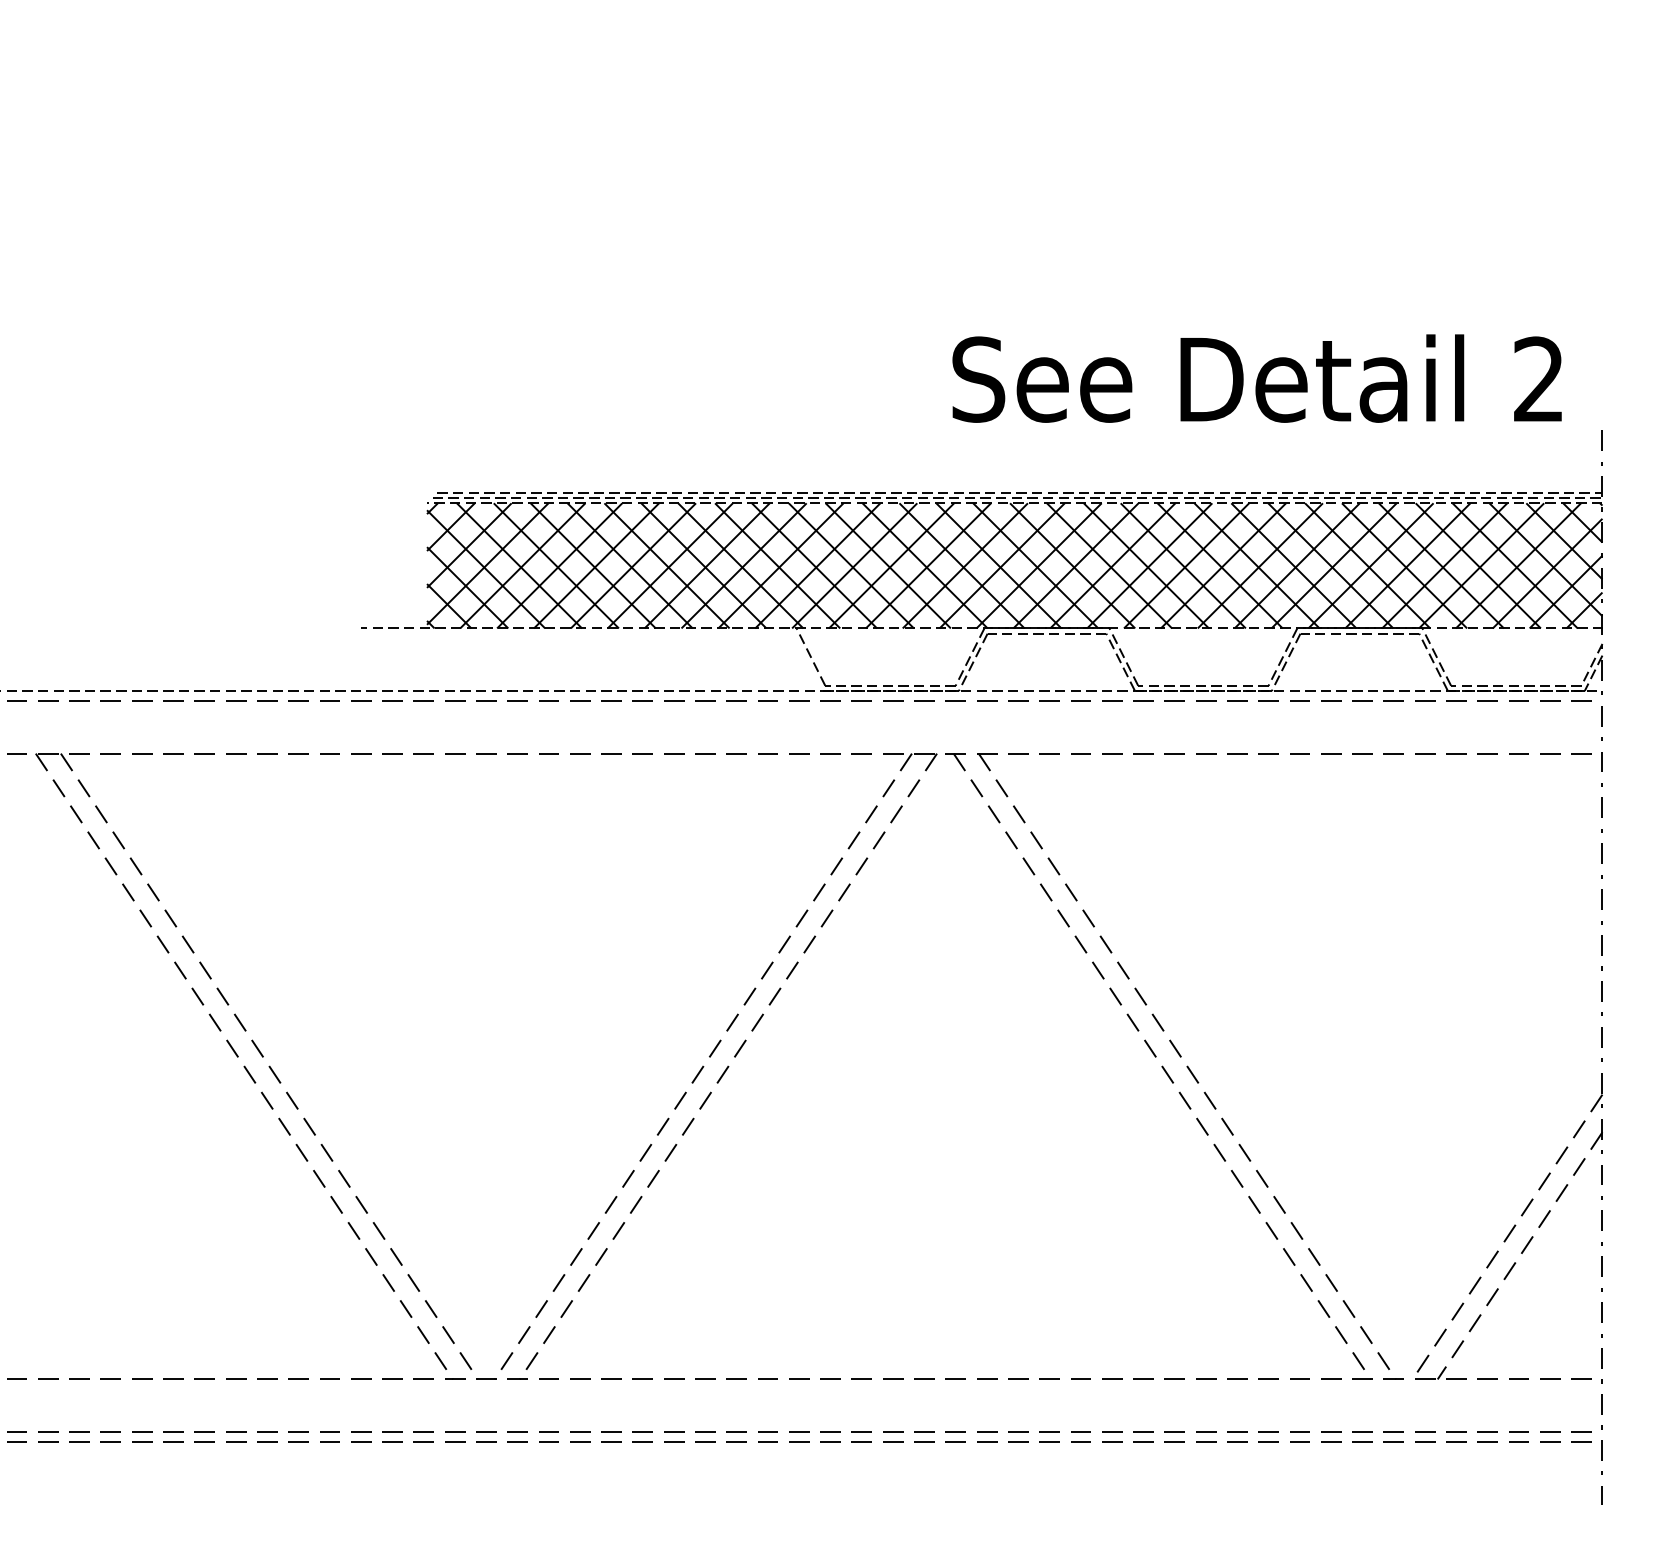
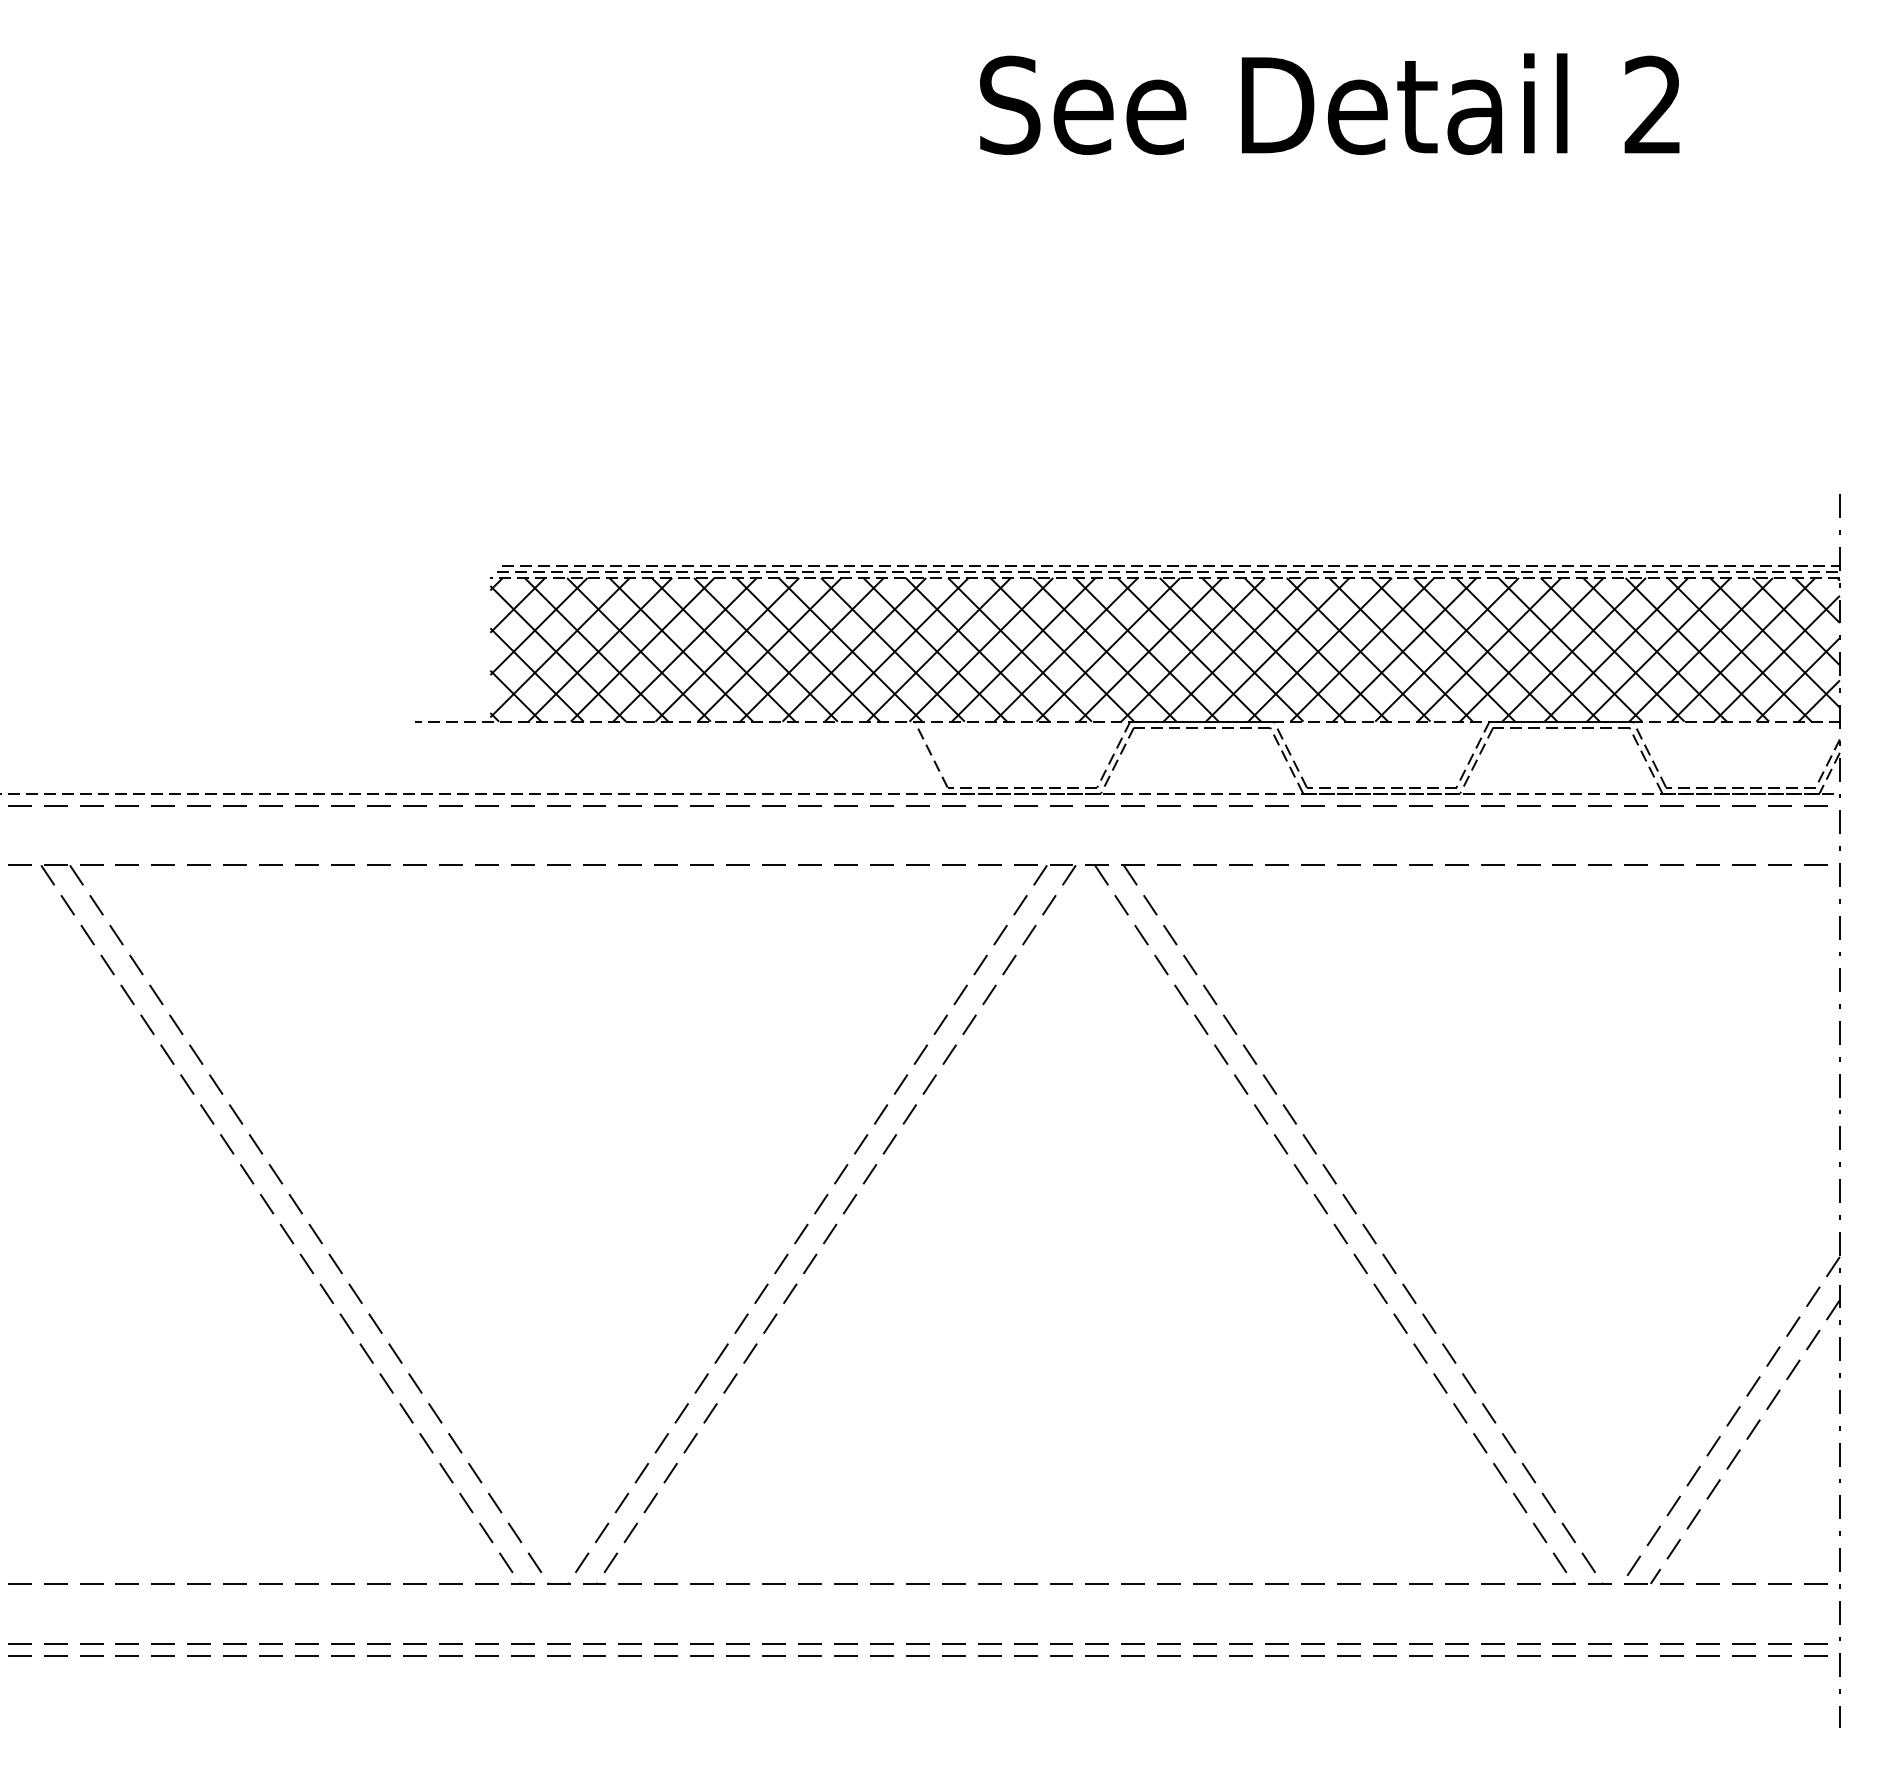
text: (1256, 378) -> (1329, 104), moved

